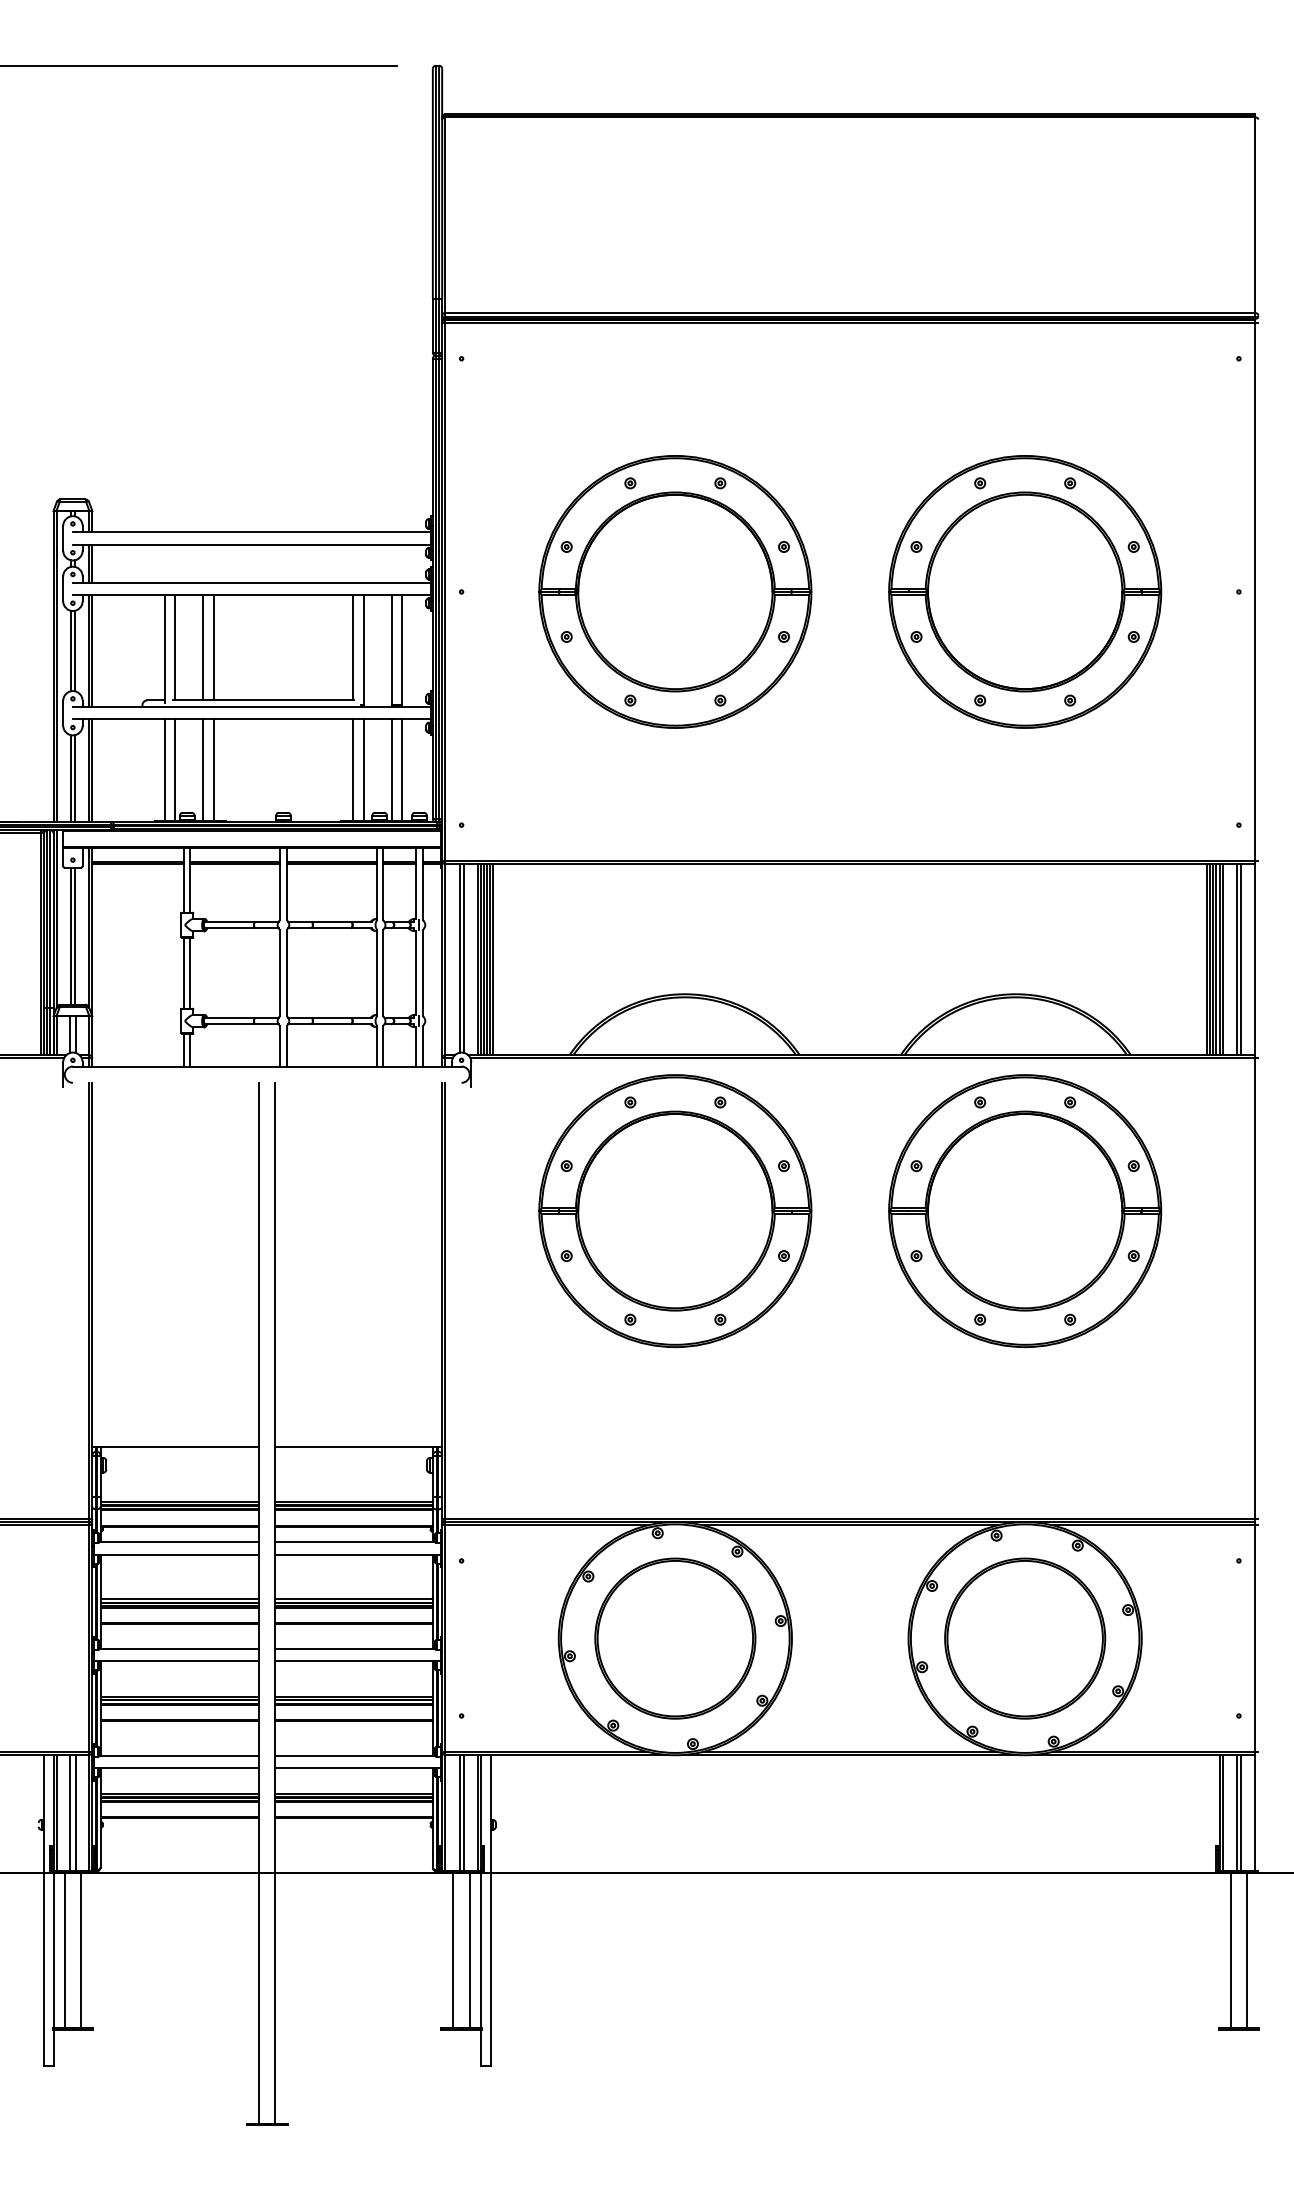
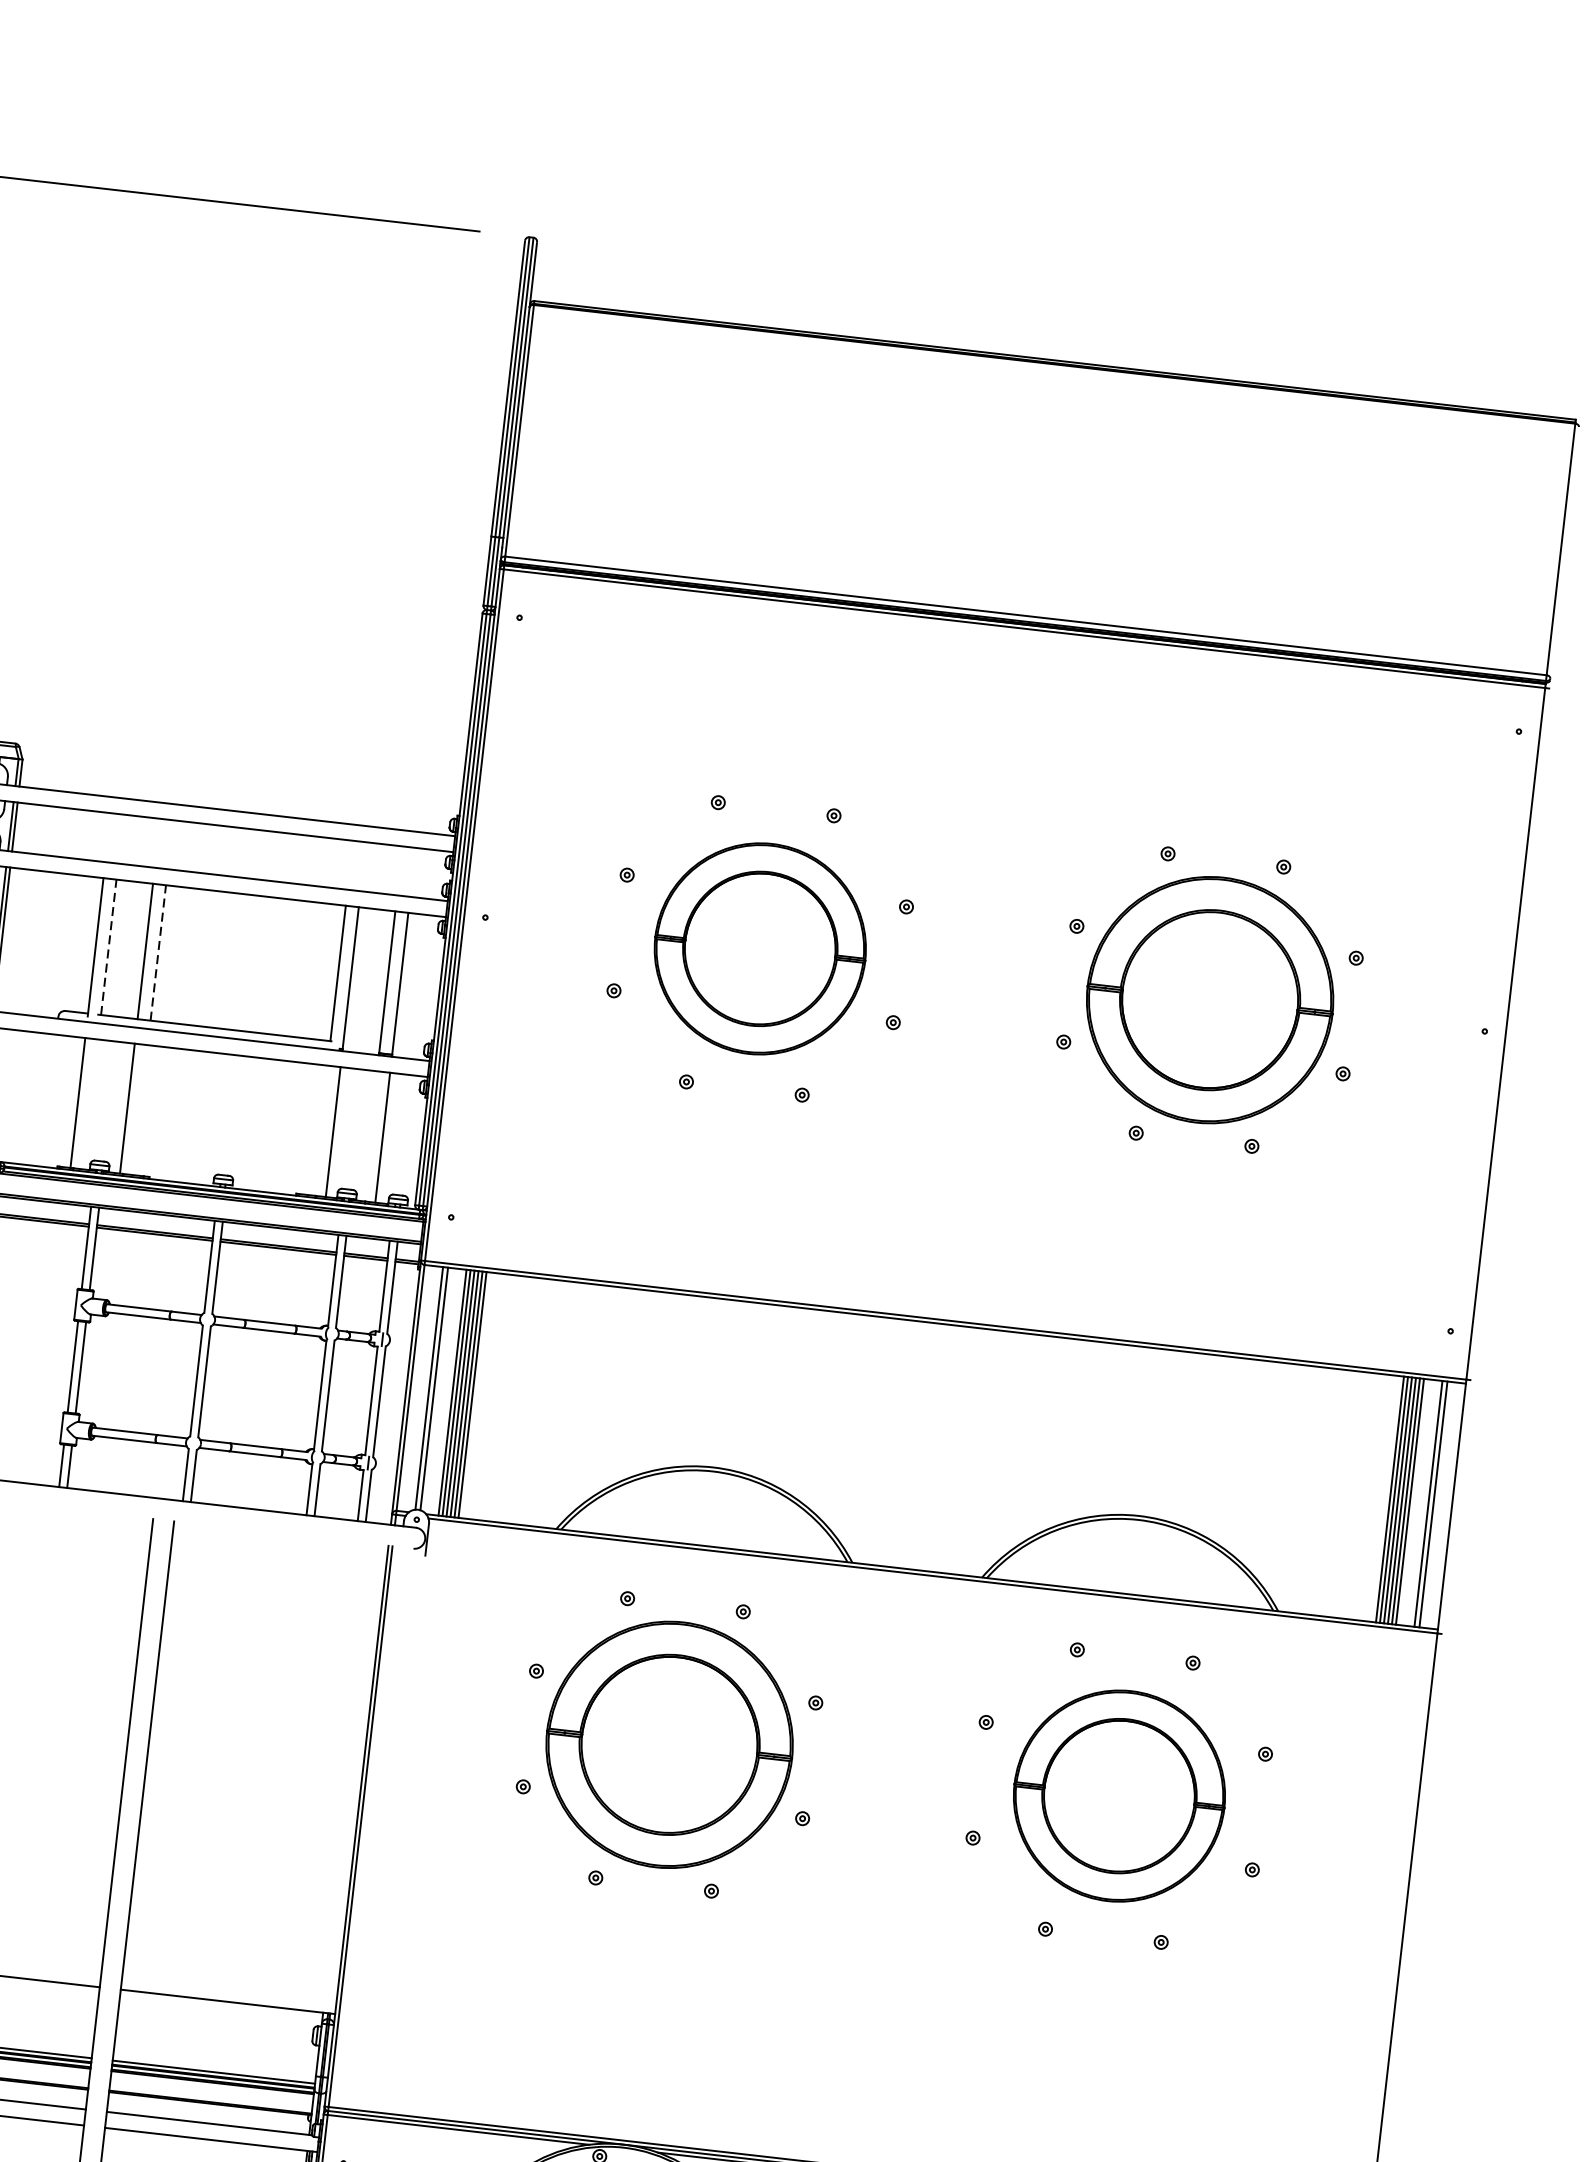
part: (675, 591) -> (760, 948), size x0.6
part: (1025, 591) -> (1210, 999), size x0.7
line: (175, 647) -> (109, 947), solid -> dashed
line: (213, 647) -> (158, 952), solid -> dashed
line: (175, 769) -> (91, 1103), removed
line: (213, 769) -> (140, 1109), removed
line: (353, 769) -> (320, 1129), removed
line: (391, 769) -> (369, 1135), removed
part: (675, 1210) -> (669, 1744), size x0.7
part: (1025, 1210) -> (1119, 1795), size x0.6

